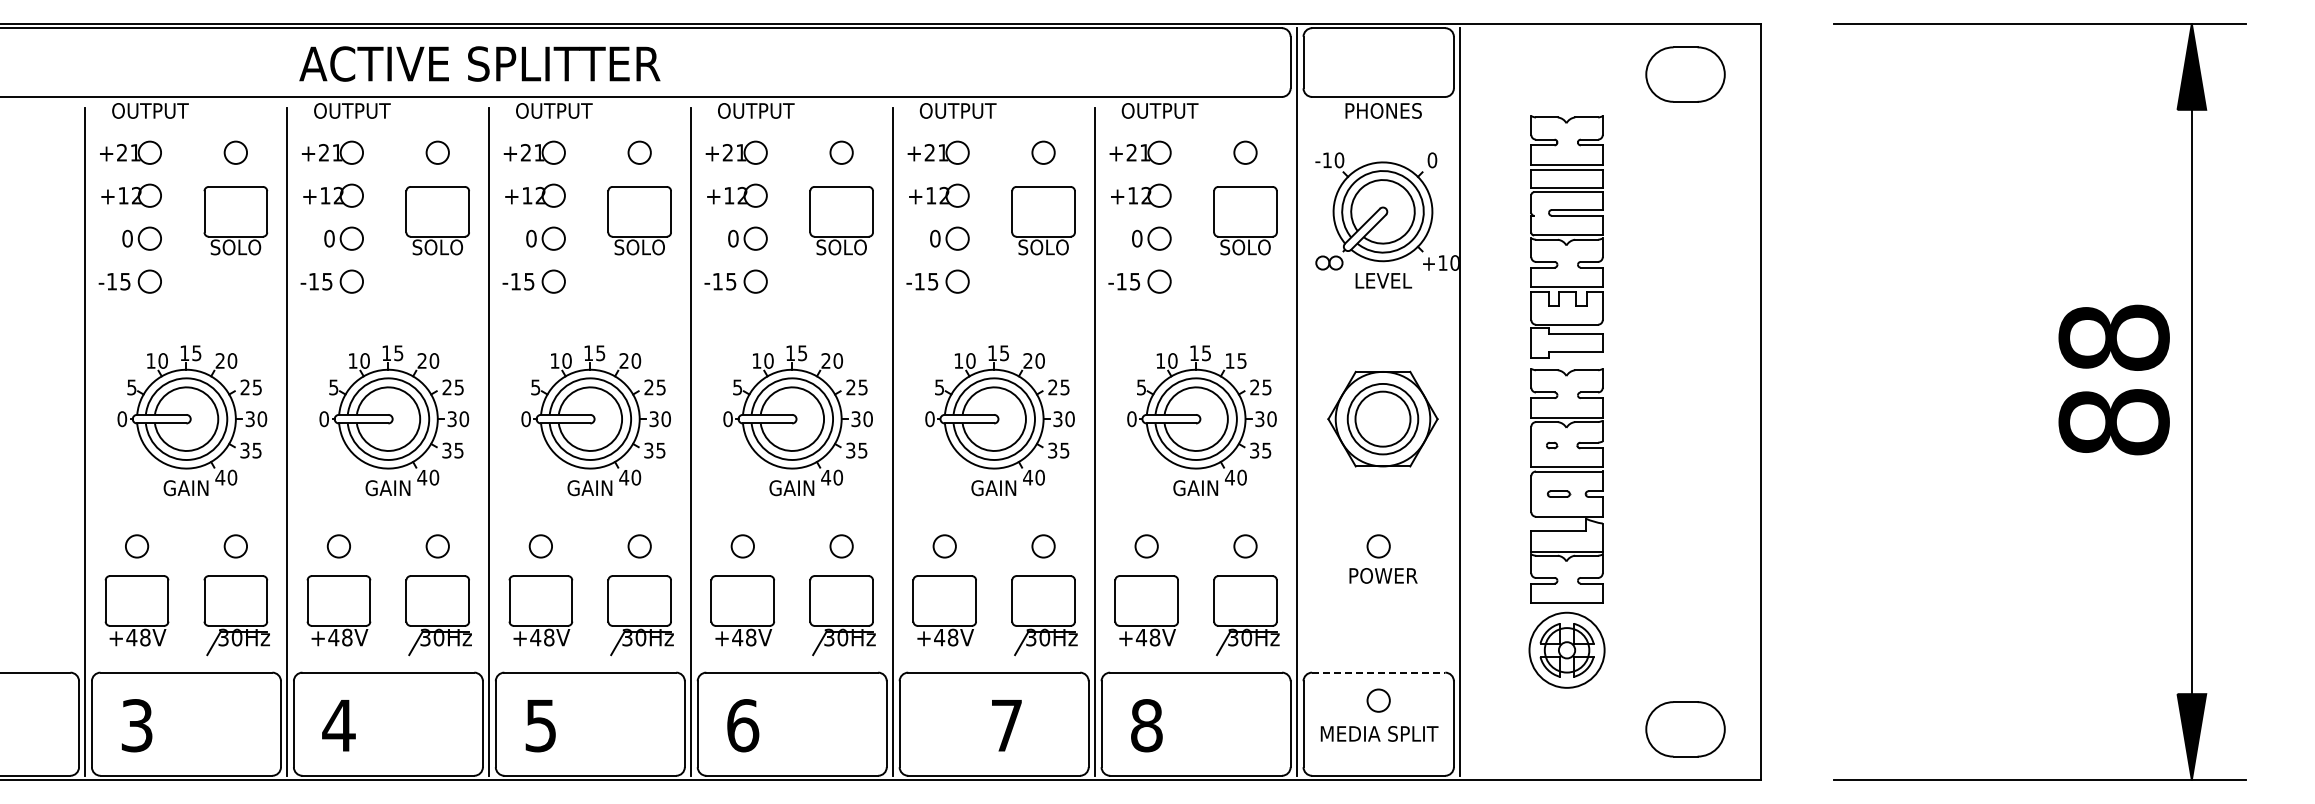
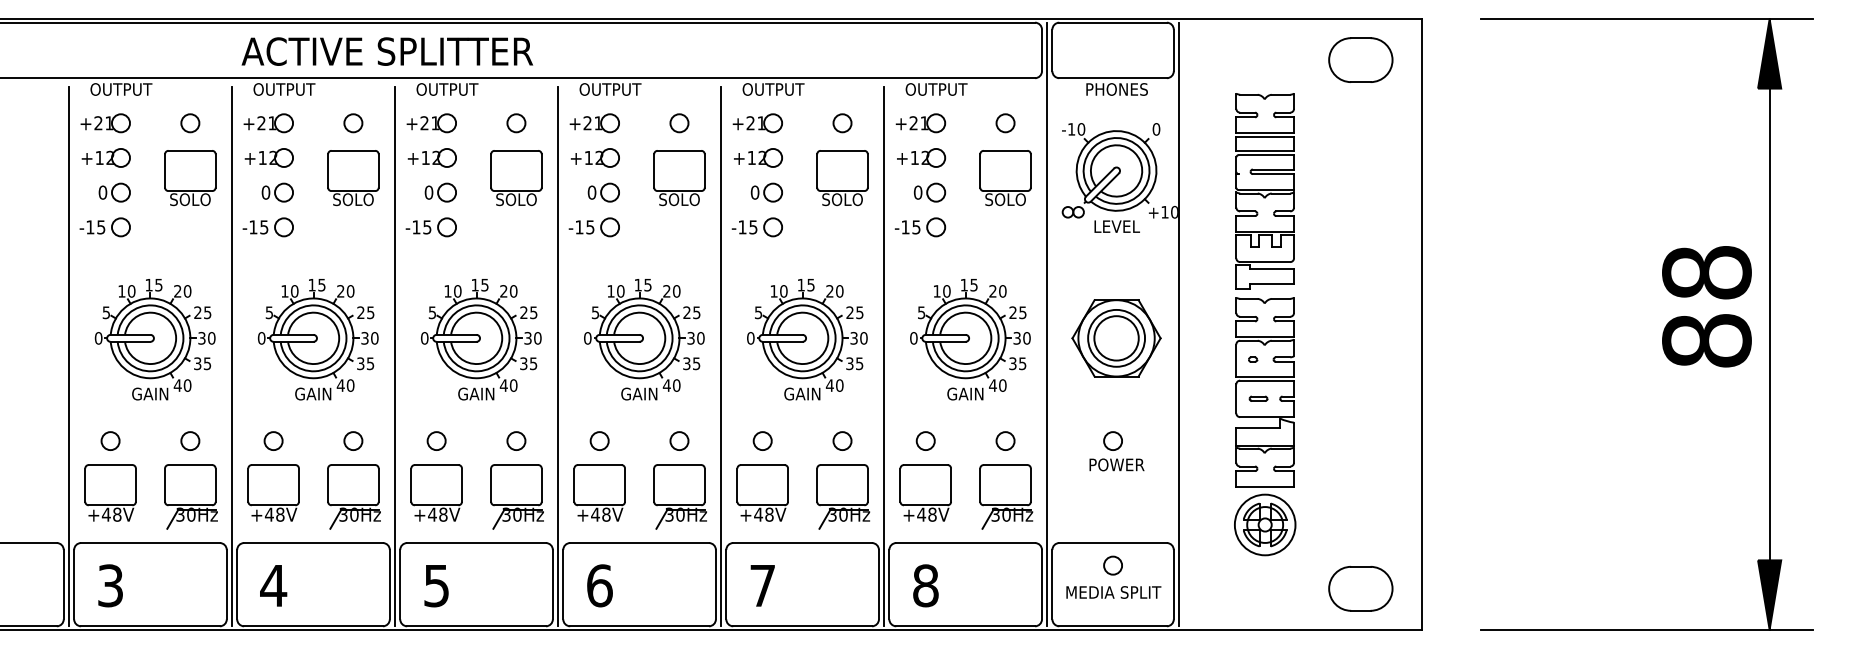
text: (1235, 360) -> (997, 290), 15 -> 20
line: (1378, 672) -> (1112, 542), dashed -> solid
text: (1006, 725) -> (762, 585), moved

